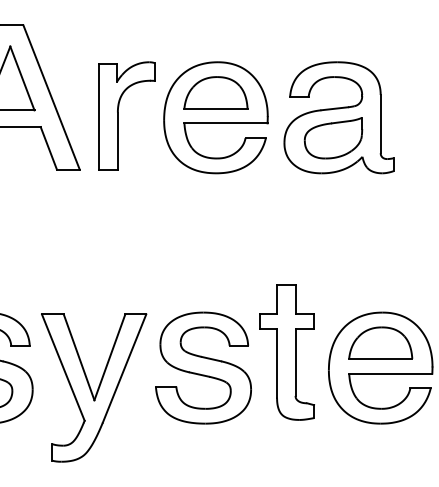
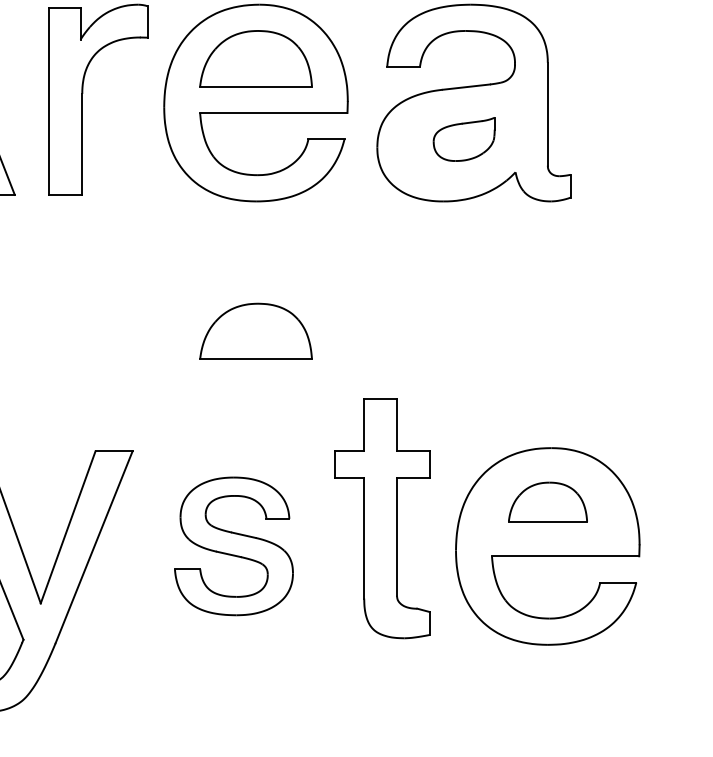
part: (333, 138) -> (464, 139), size x0.6
part: (215, 246) -> (255, 331), added
part: (380, 342) -> (547, 501), size x0.7
part: (203, 367) -> (233, 545), size x0.7

